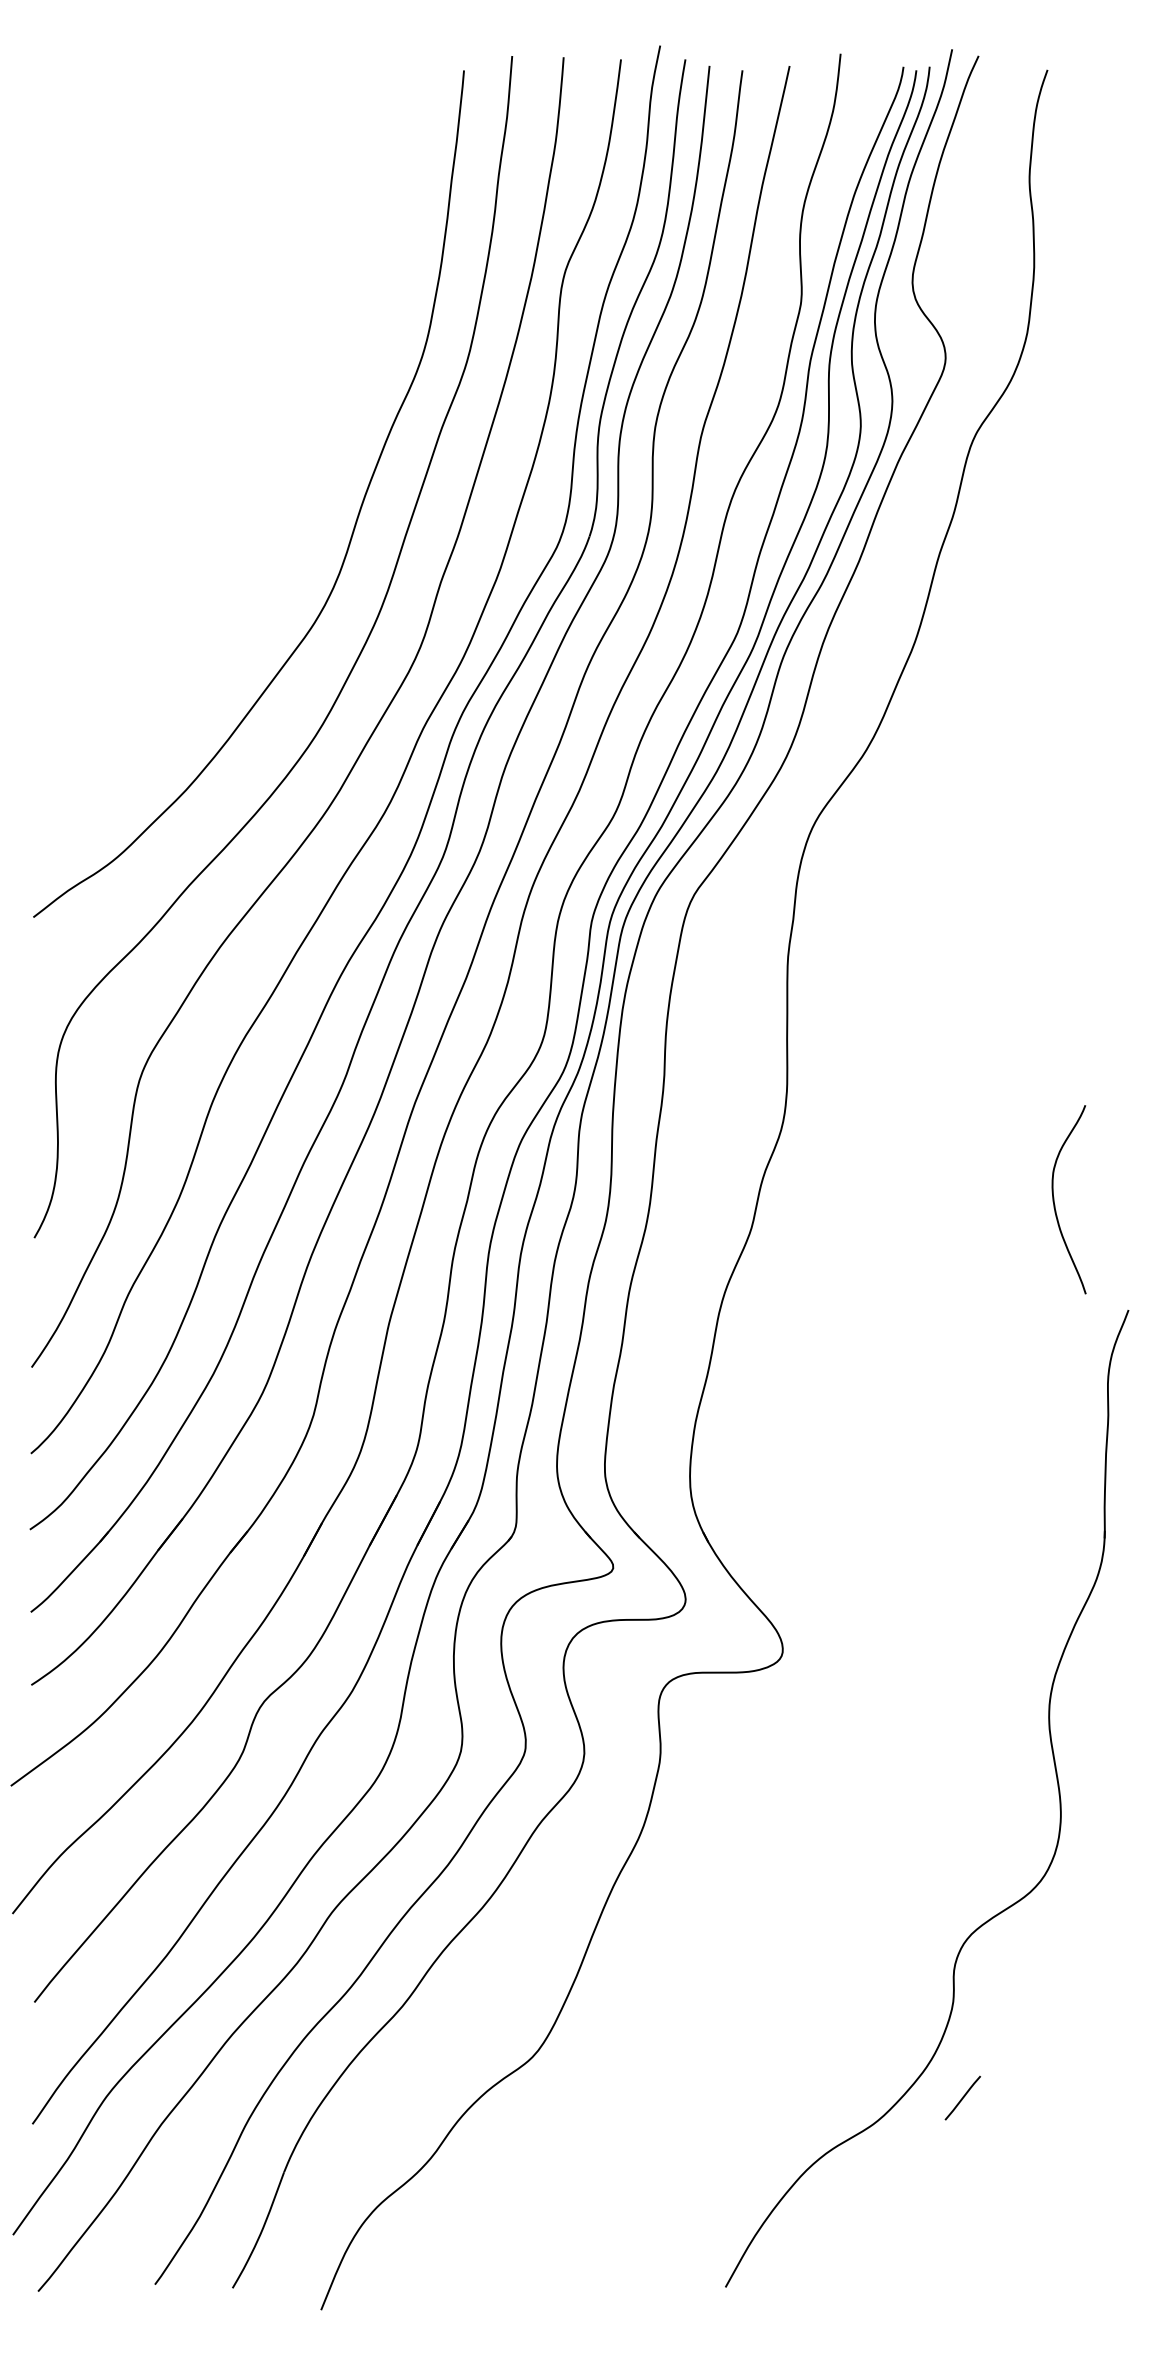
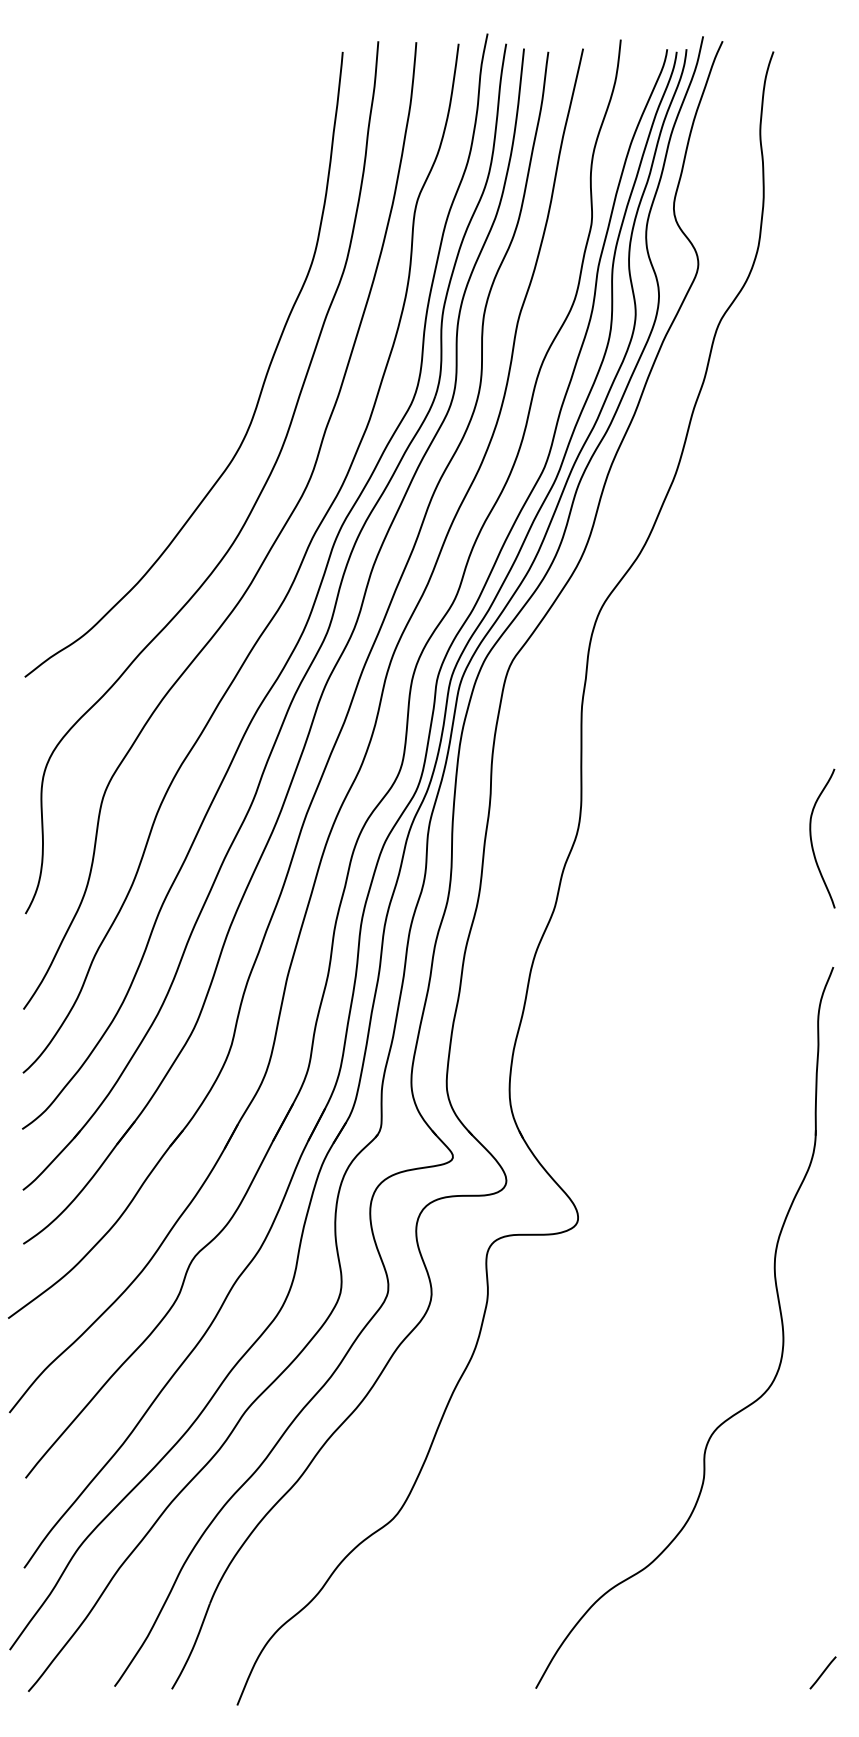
curve: (1055, 1202) -> (812, 840), moved
line: (962, 2097) -> (822, 1672), moved

